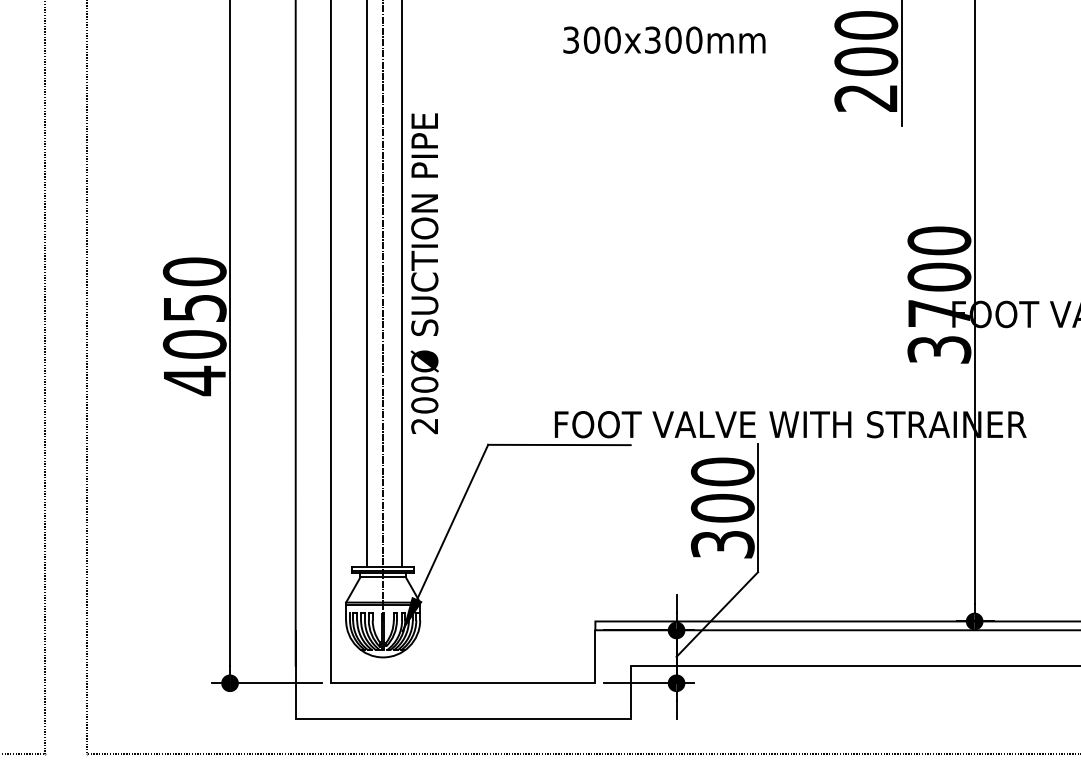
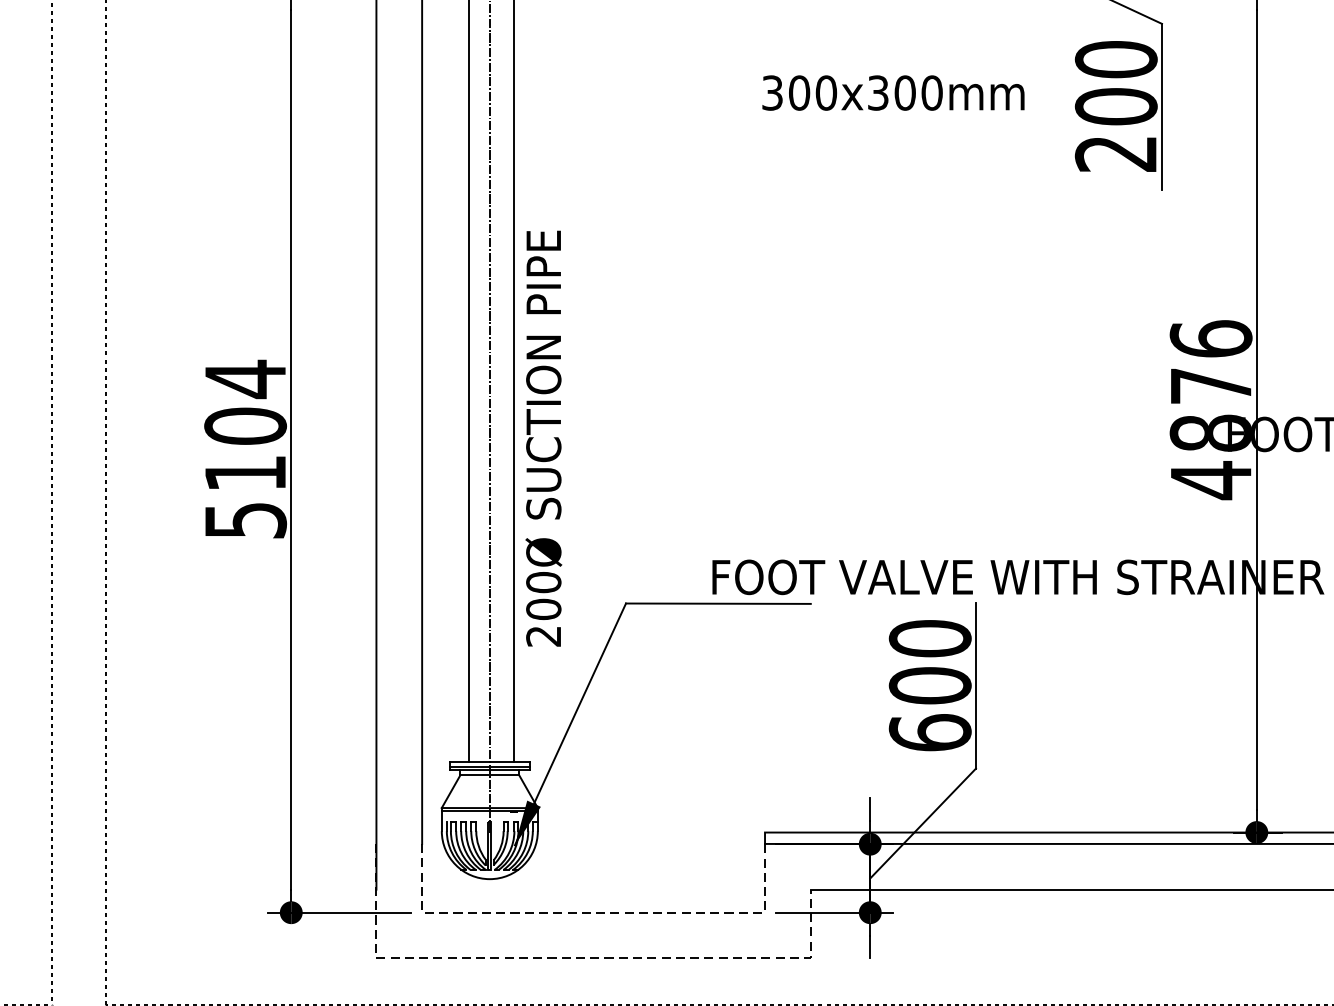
text: (664, 39) -> (893, 92), moved
text: (424, 273) -> (543, 438), moved
text: (939, 295) -> (1211, 409), 3700 -> 4876
text: (194, 326) -> (245, 450), 4050 -> 5104
text: (722, 544) -> (929, 732), 300 -> 600
line: (463, 683) -> (593, 912), solid -> dashed
line: (445, 718) -> (570, 958), solid -> dashed

